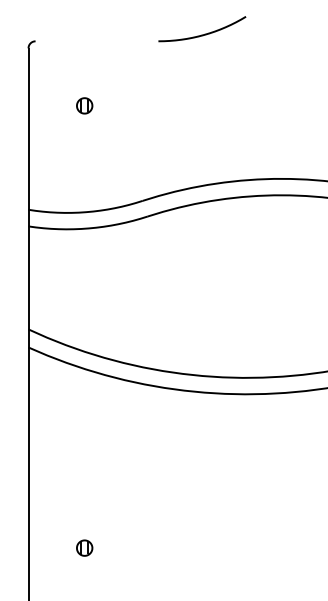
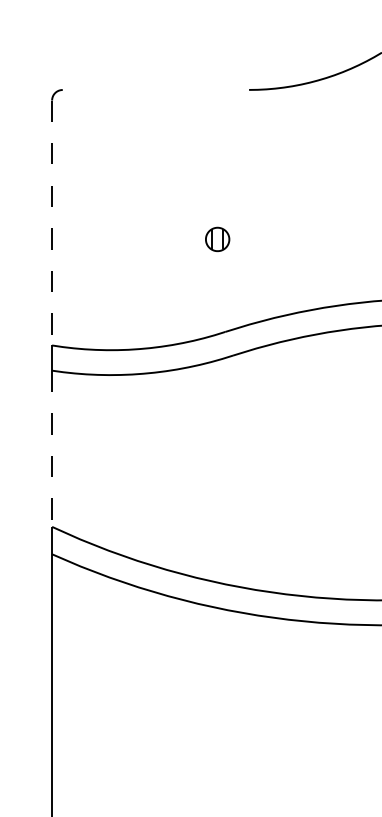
part: (84, 105) -> (217, 238), moved
line: (28, 129) -> (52, 223), solid -> dashed
line: (28, 278) -> (52, 449), solid -> dashed

